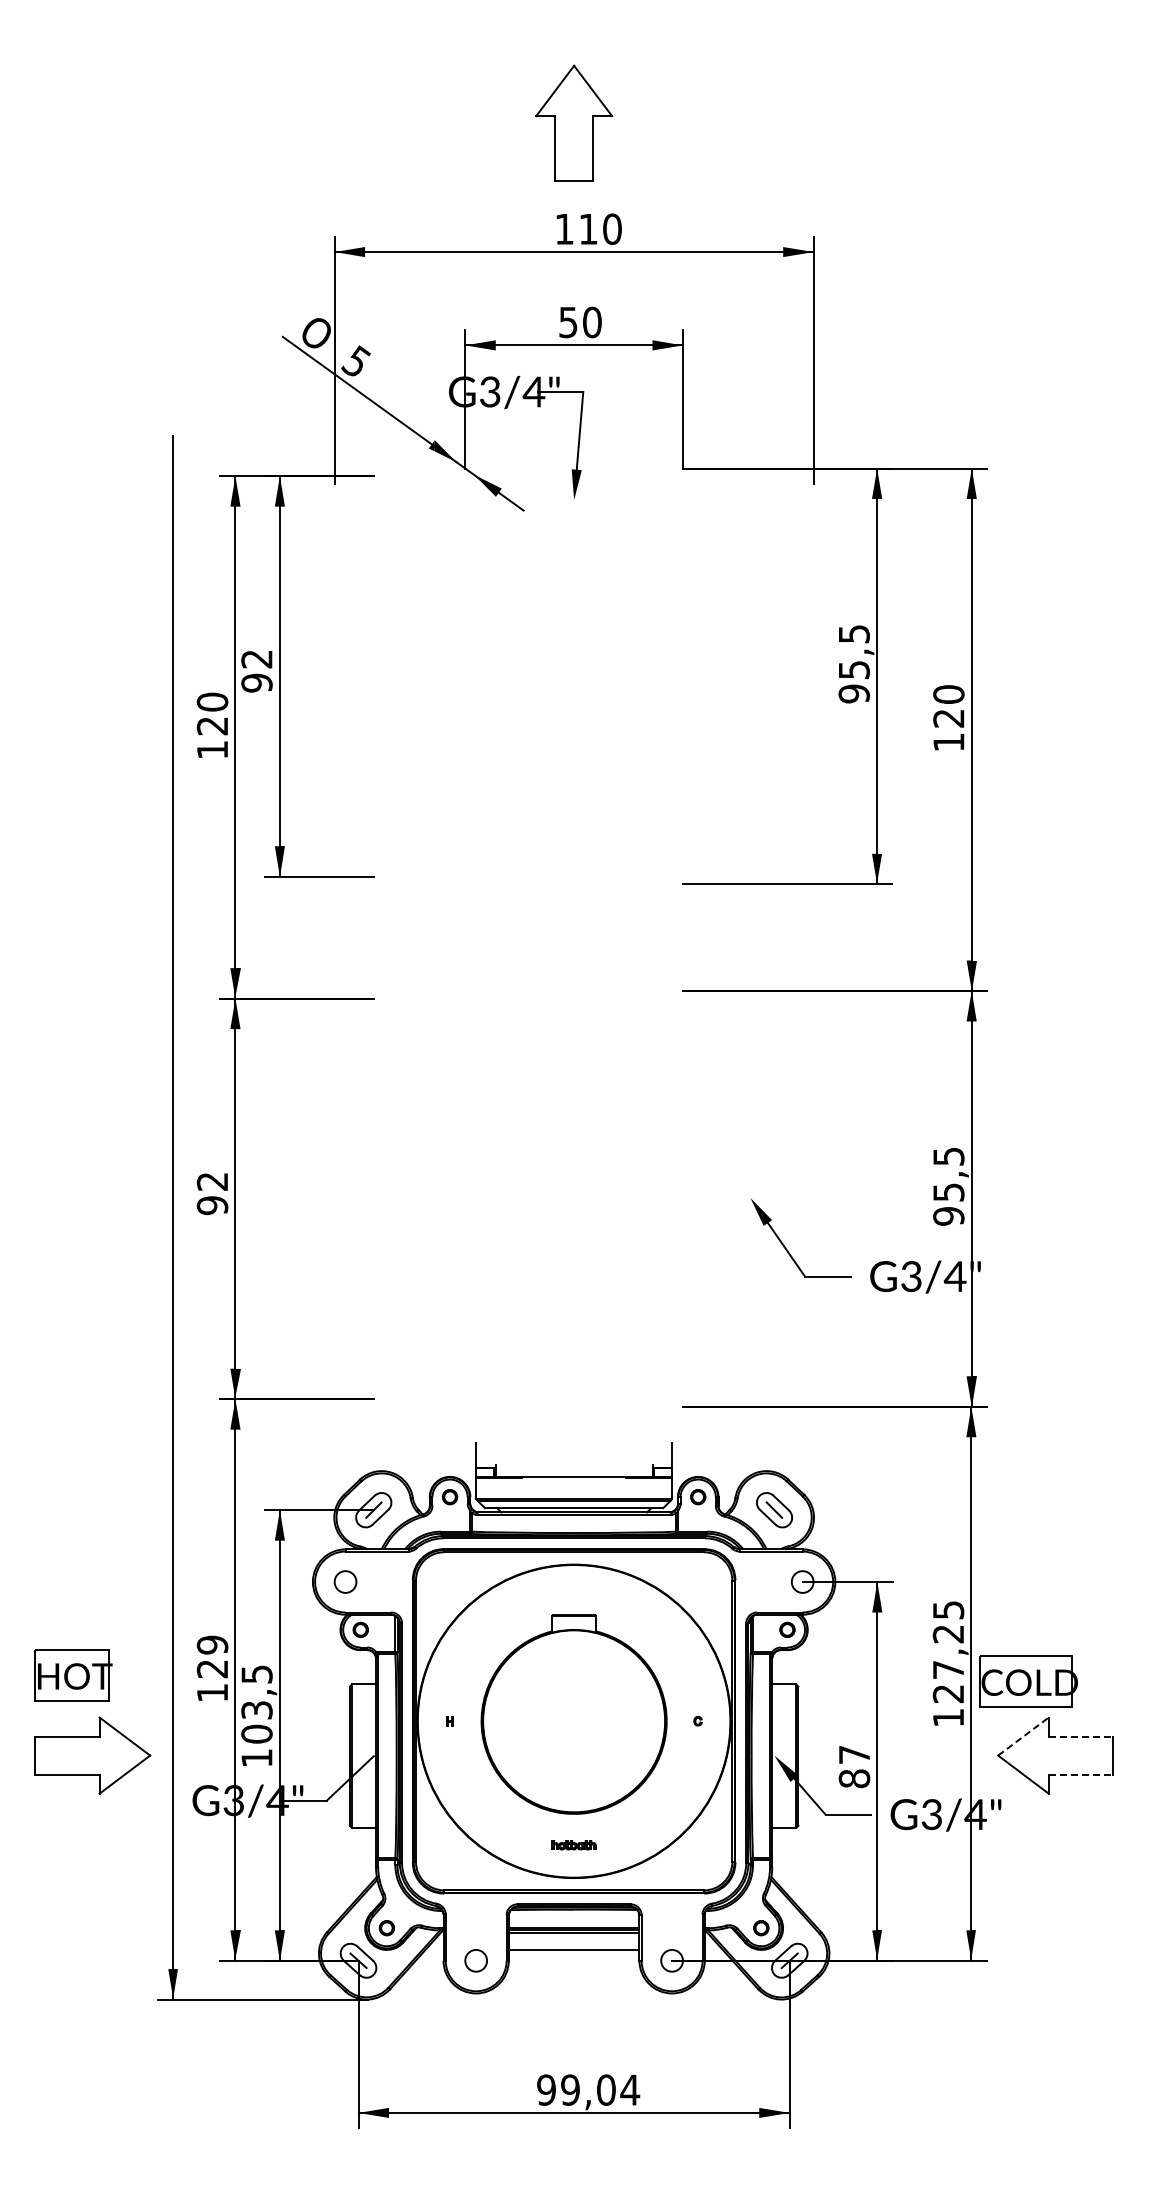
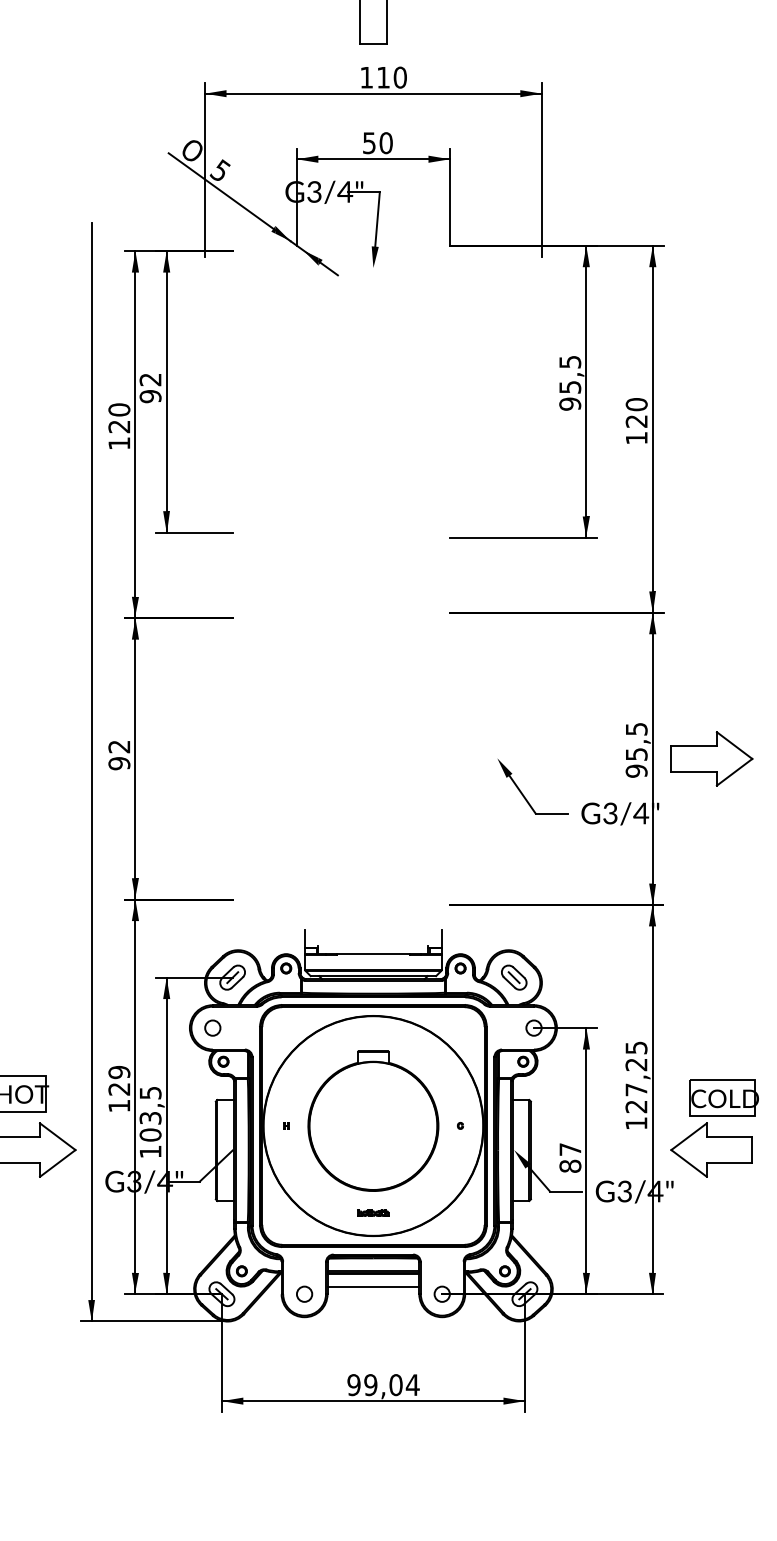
part: (1055, 1198) -> (711, 758), added
part: (1028, 1681) -> (724, 1098), moved
line: (1023, 1736) -> (689, 1136), dashed -> solid
line: (1081, 1736) -> (729, 1136), dashed -> solid
line: (1081, 1774) -> (729, 1163), dashed -> solid

